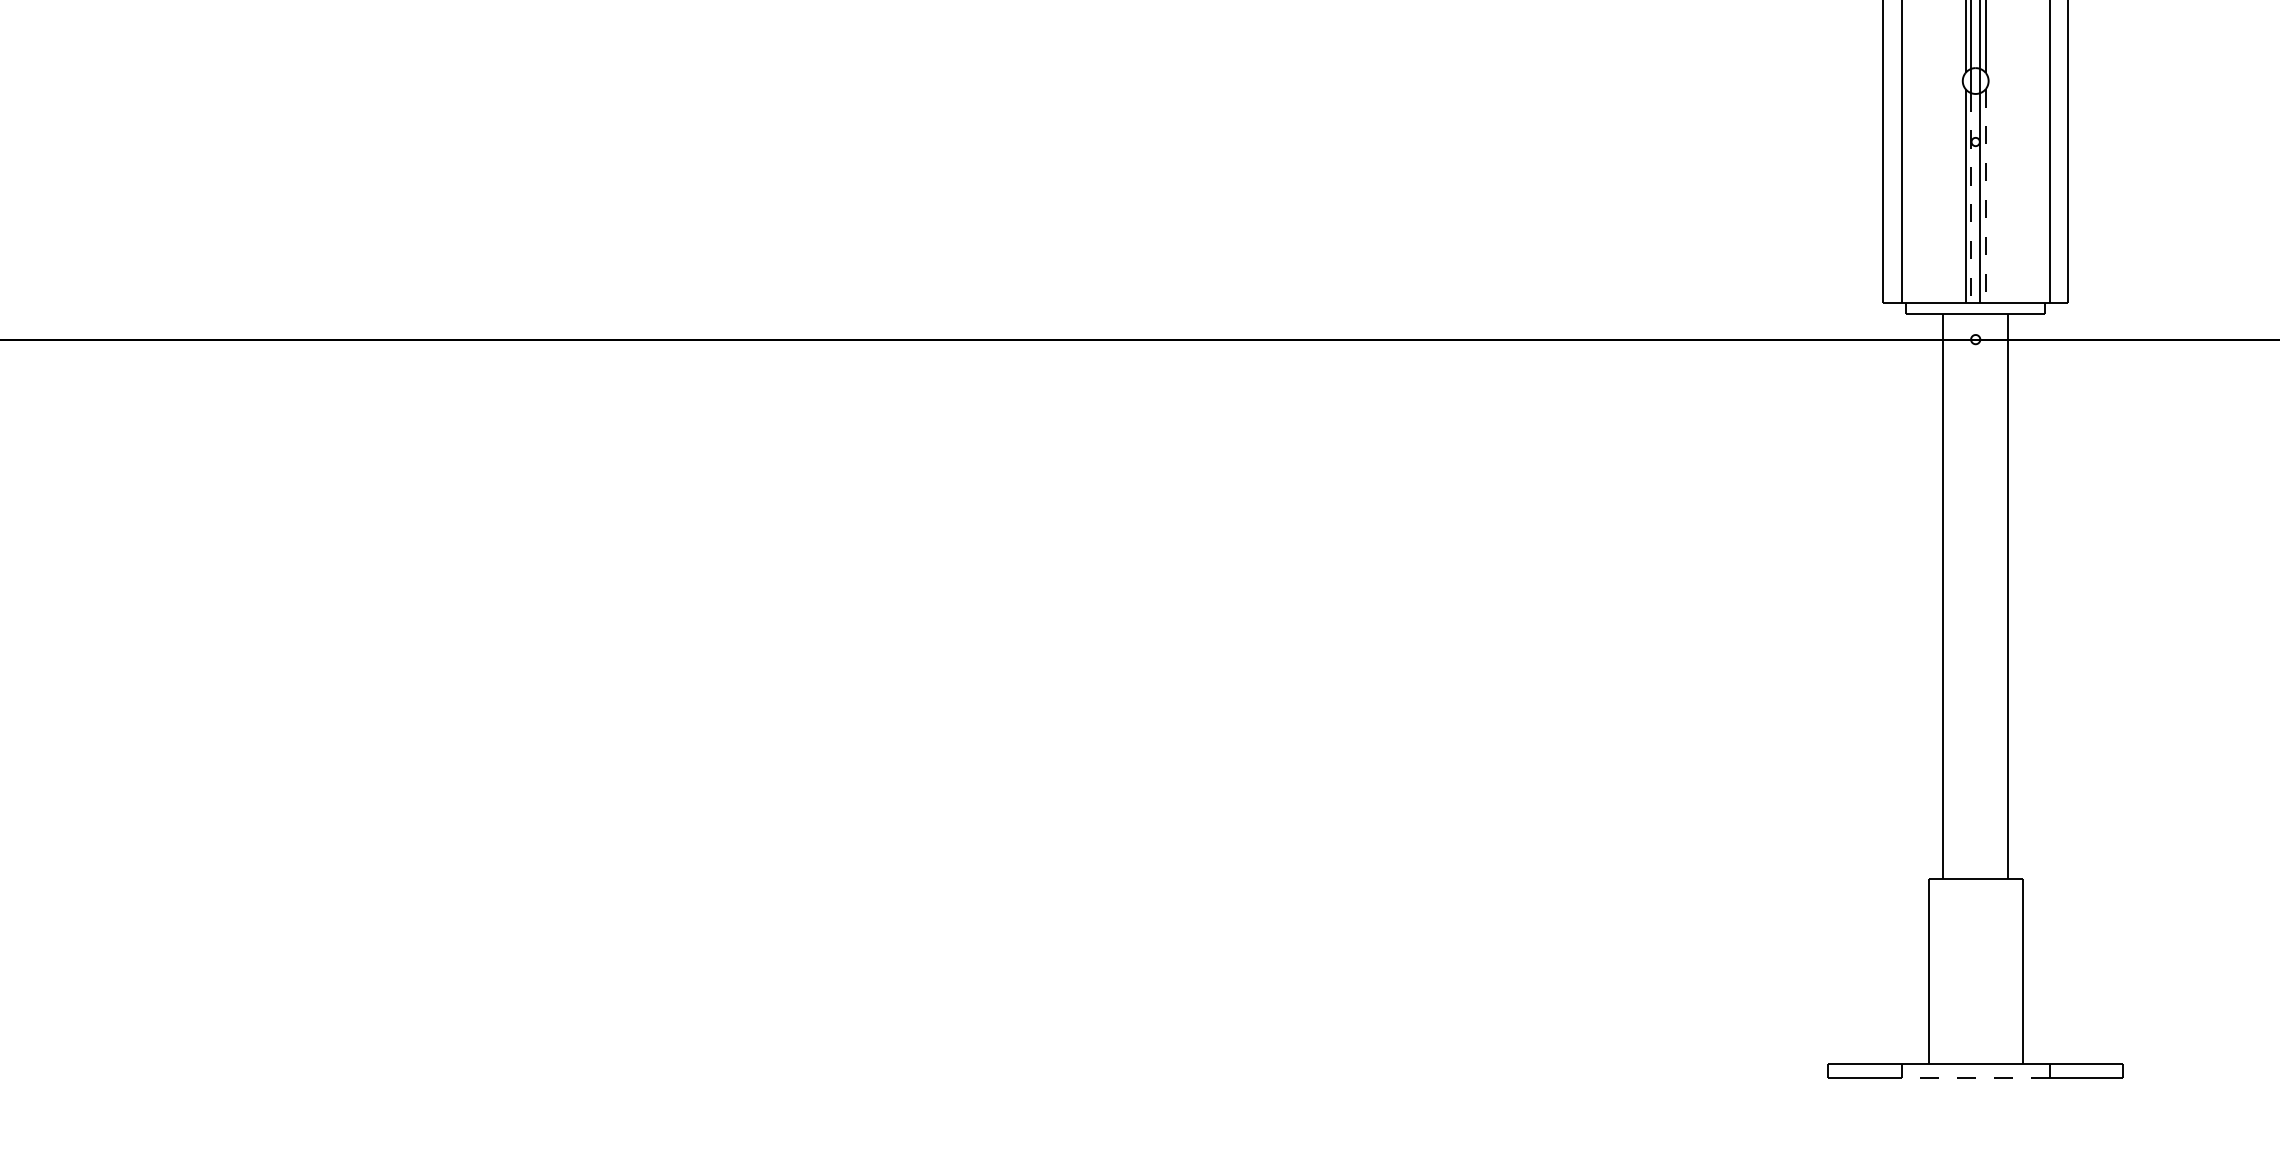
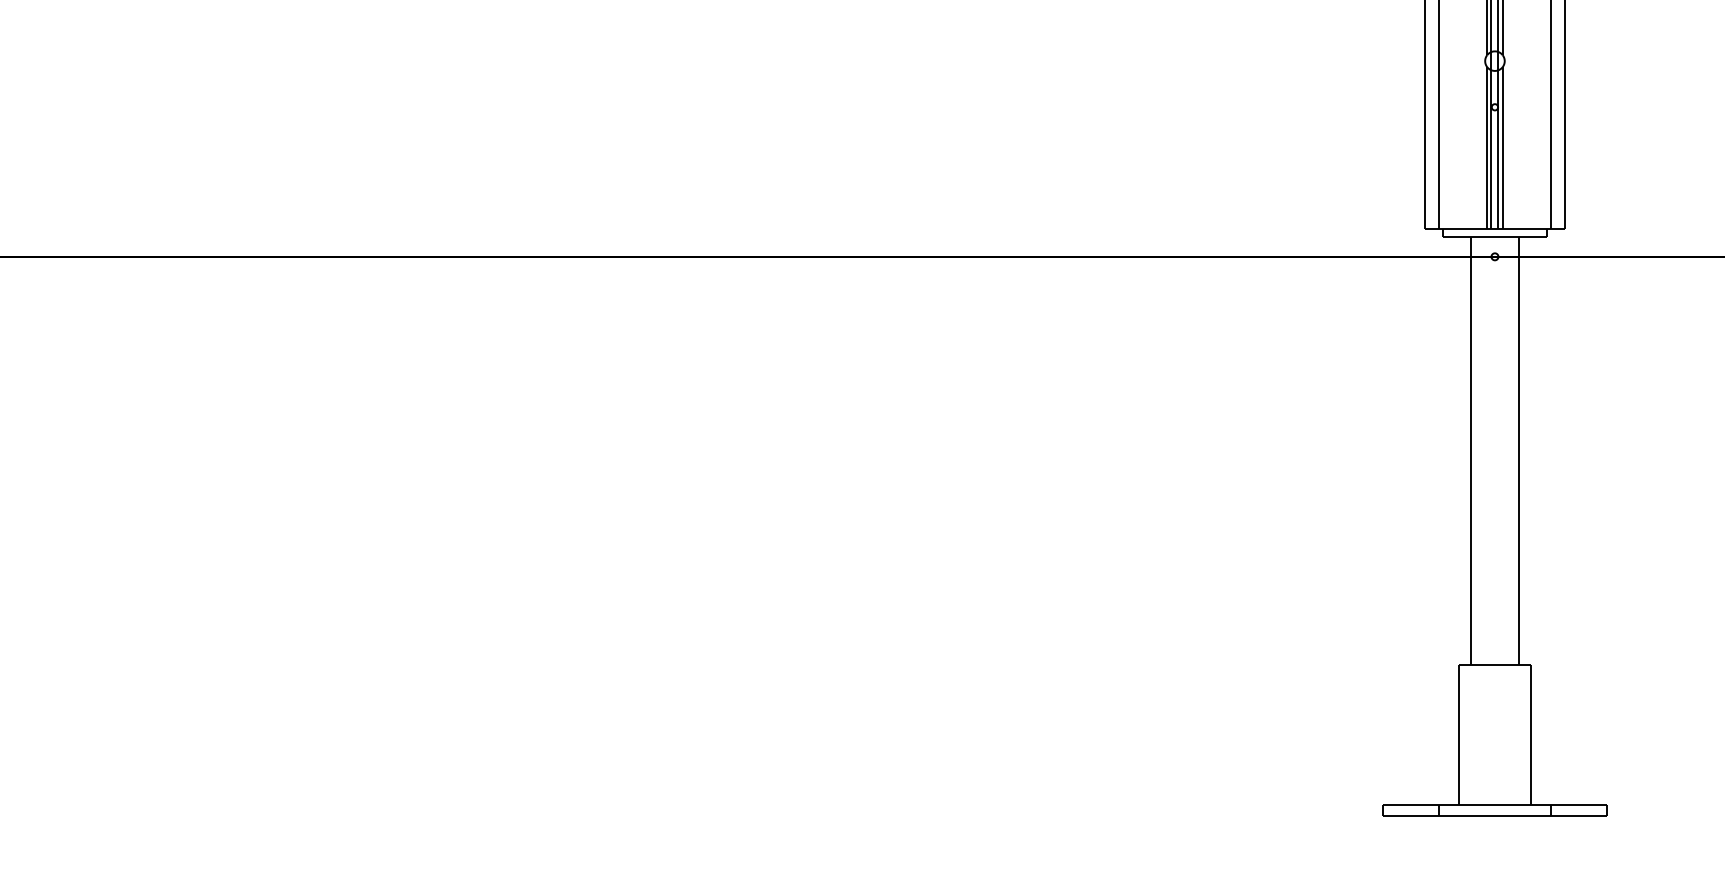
line: (1985, 195) -> (1502, 147), dashed -> solid
line: (1971, 197) -> (1491, 149), dashed -> solid
line: (1975, 1078) -> (1494, 816), dashed -> solid

